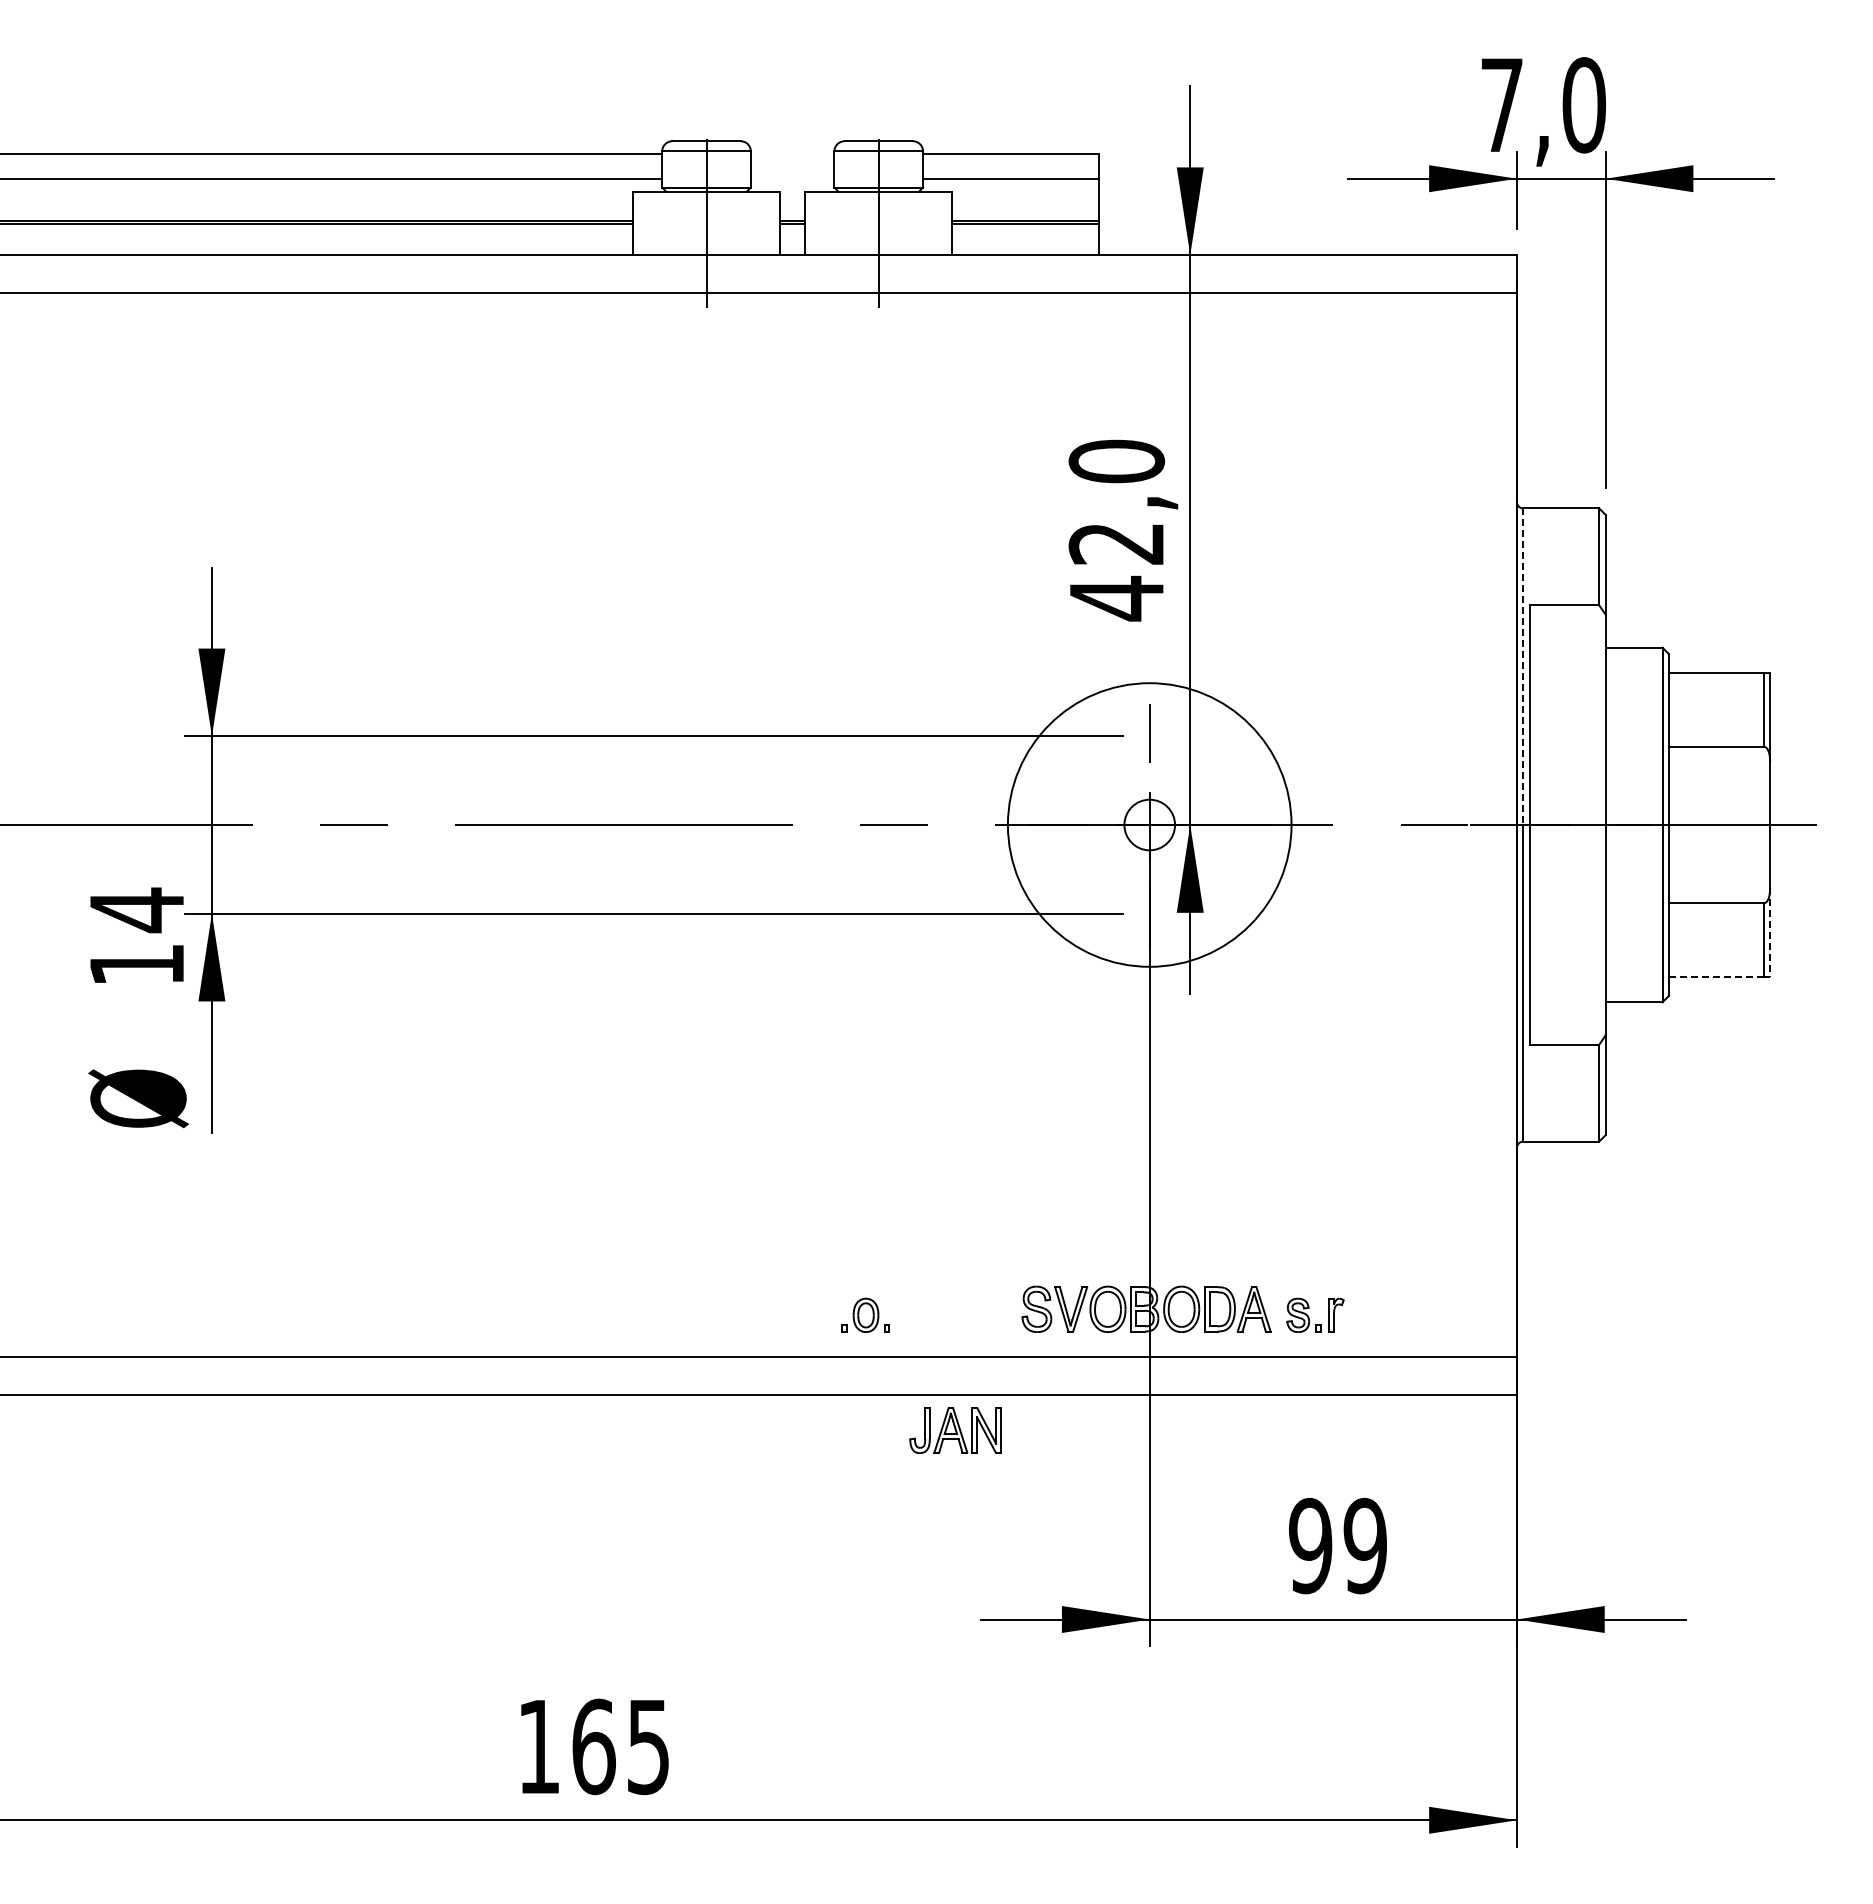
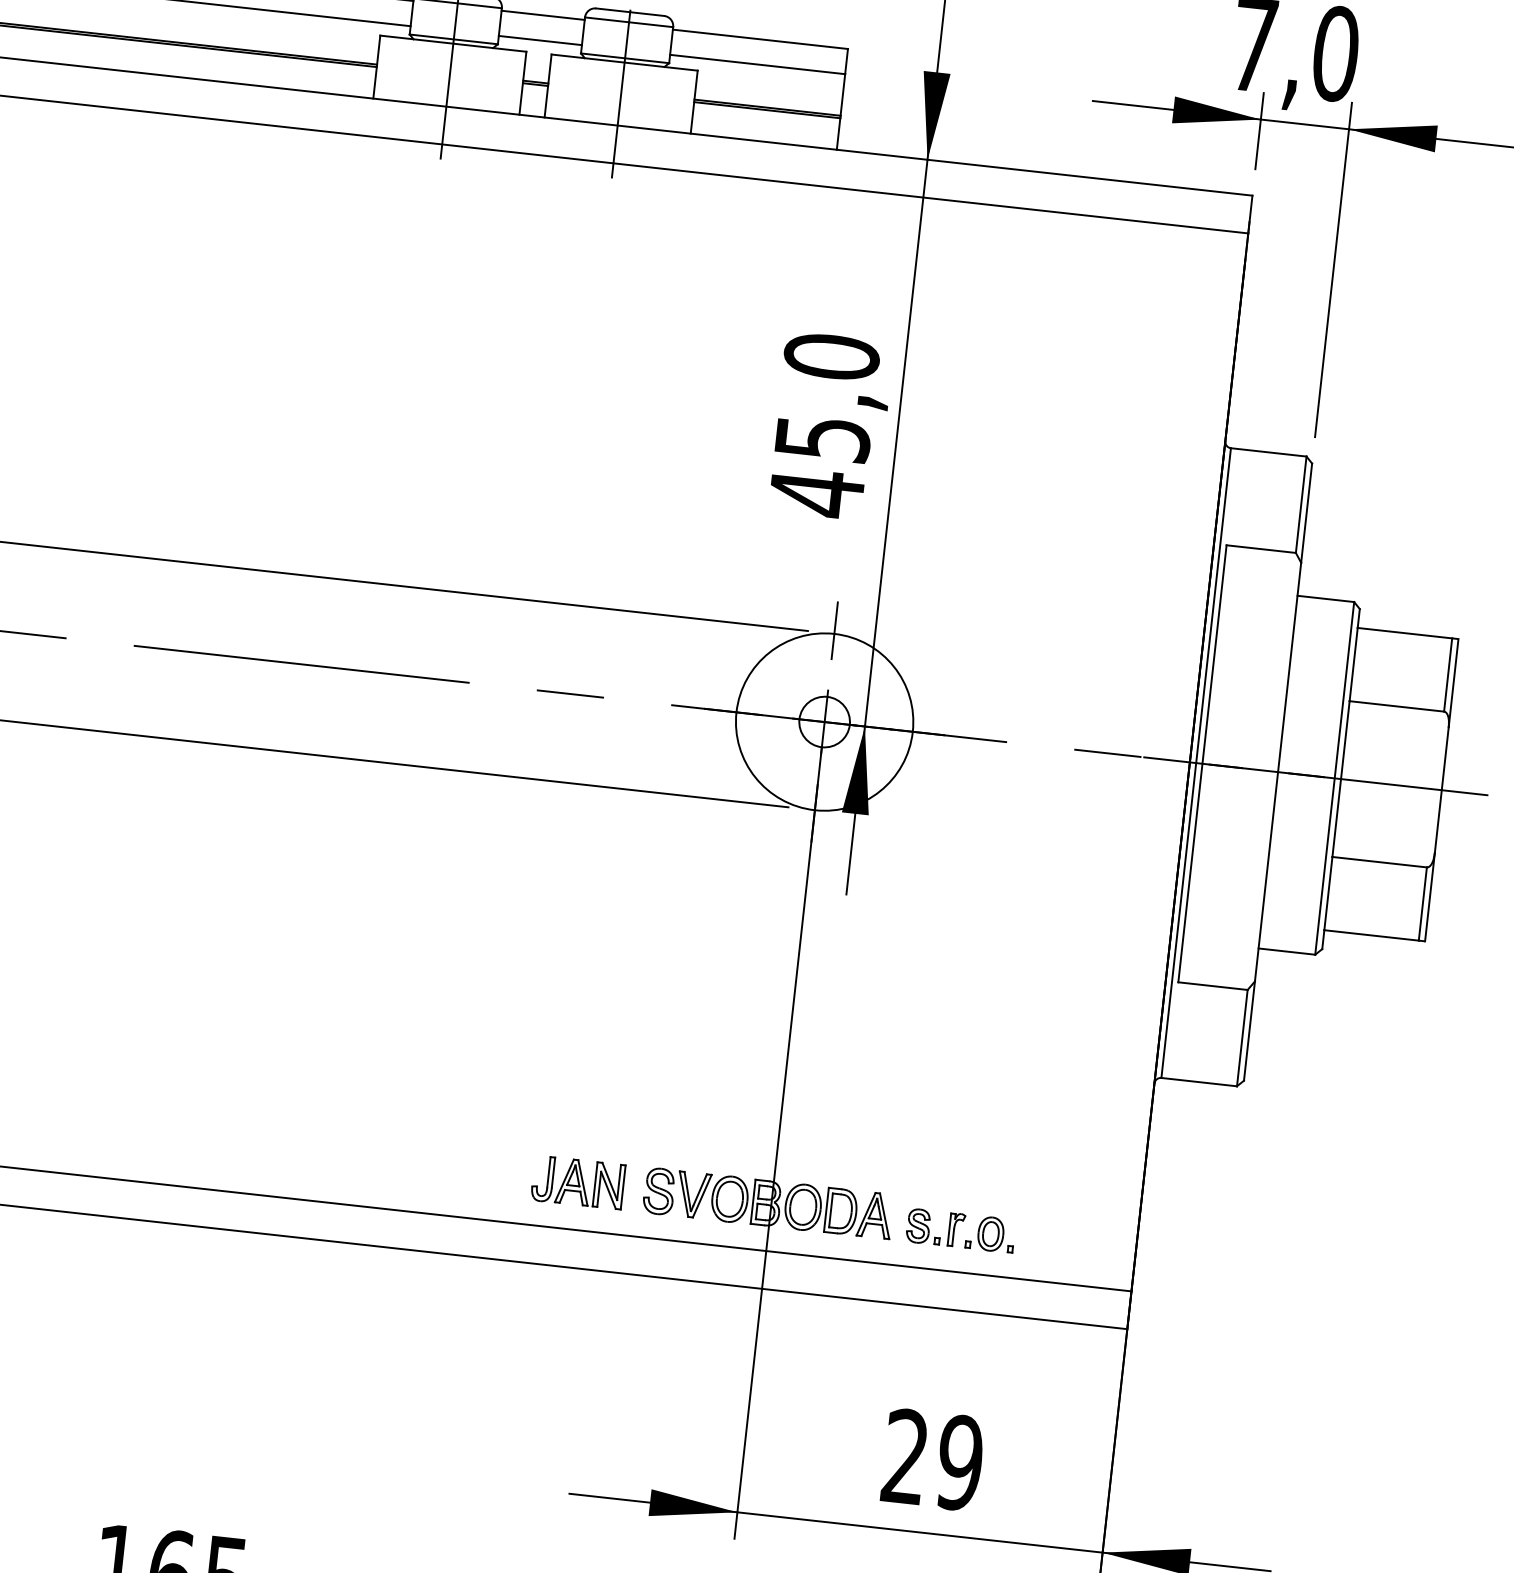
line: (792, 153) -> (543, 14), added
line: (792, 179) -> (540, 40), added
text: (1116, 543) -> (822, 438), 42,0 -> 45,0
line: (1523, 667) -> (1213, 606), dashed -> solid
circle: (1149, 824) -> (824, 721), size x0.62
line: (1770, 933) -> (1430, 898), dashed -> solid
line: (1716, 976) -> (1371, 934), dashed -> solid
part: (865, 1314) -> (990, 1233), moved
part: (955, 1430) -> (578, 1182), moved
text: (1310, 1545) -> (905, 1456), 99 -> 29

